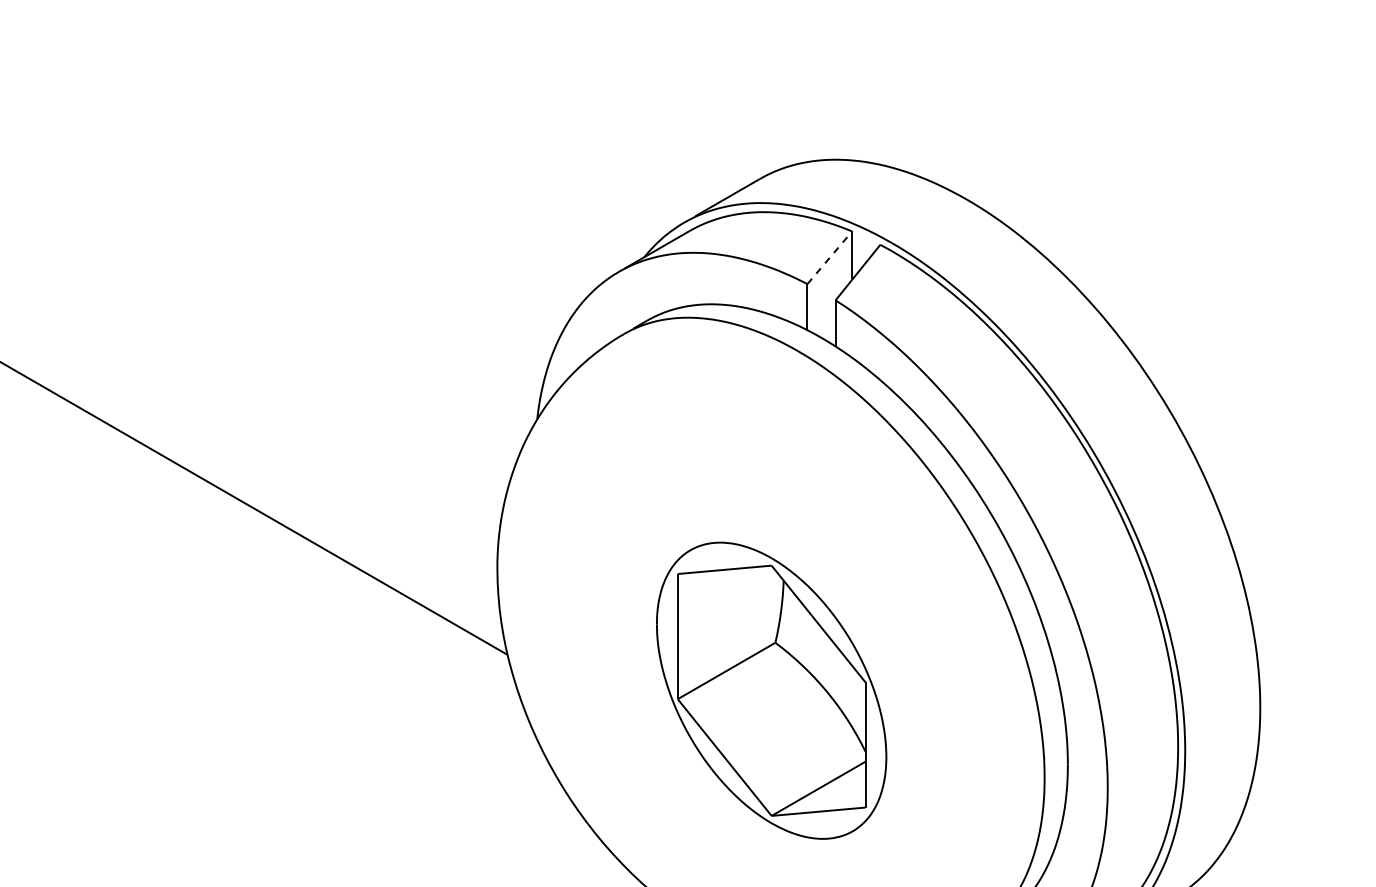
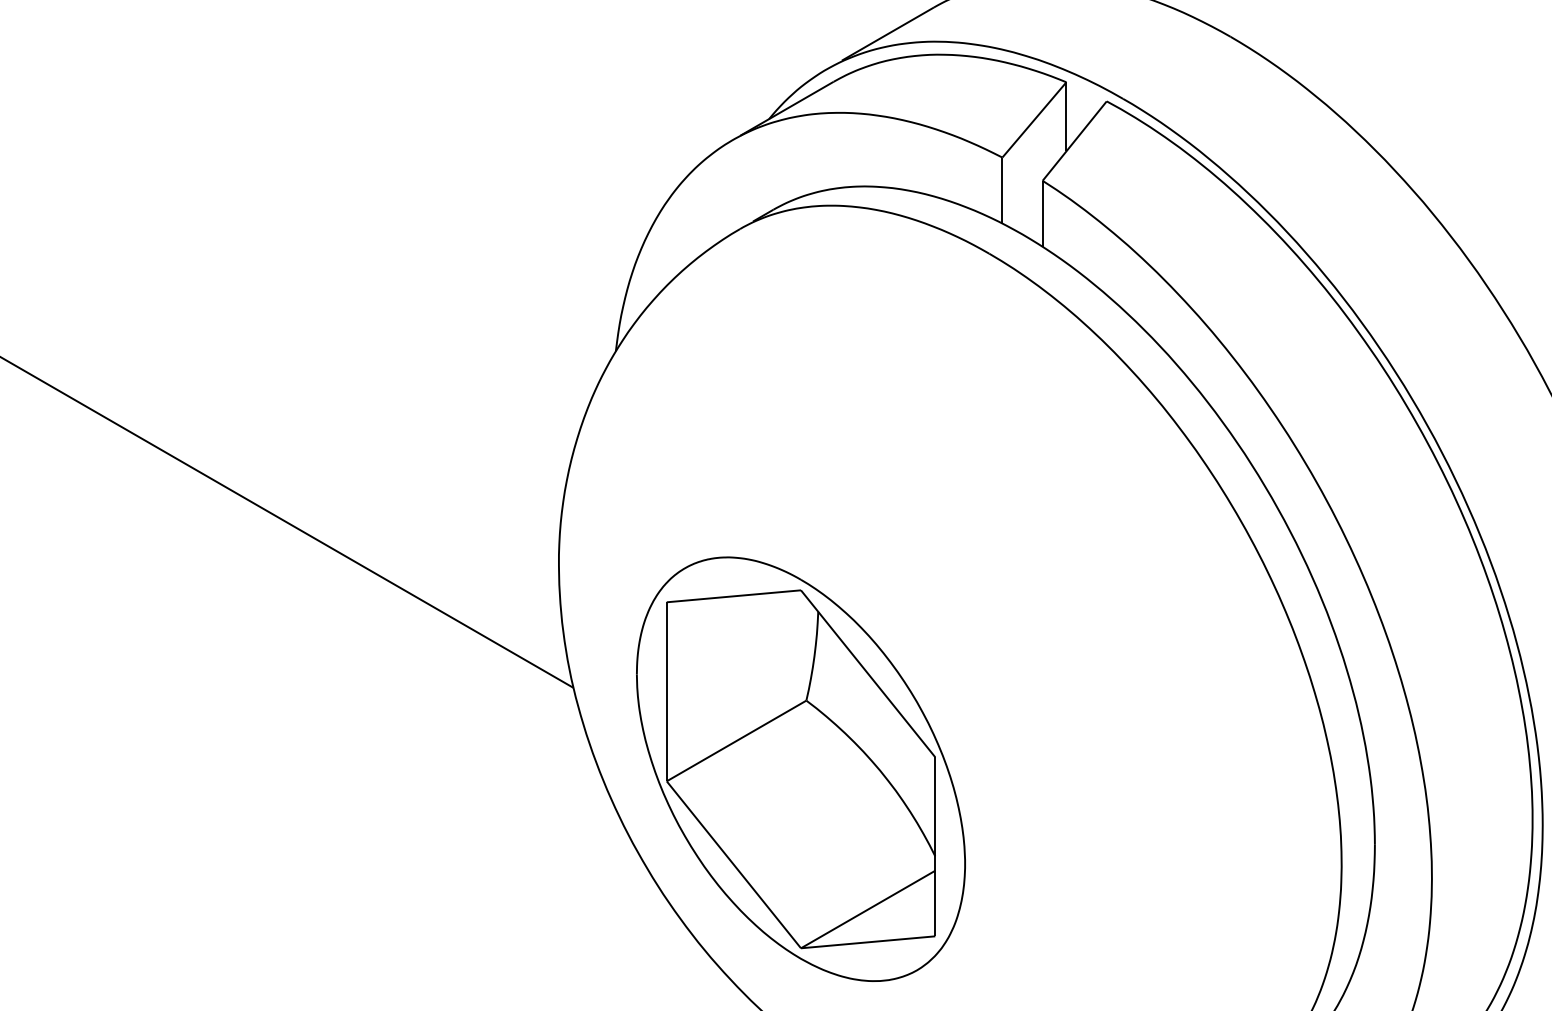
line: (829, 257) -> (1033, 119), dashed -> solid
part: (771, 690) -> (800, 768), moved

